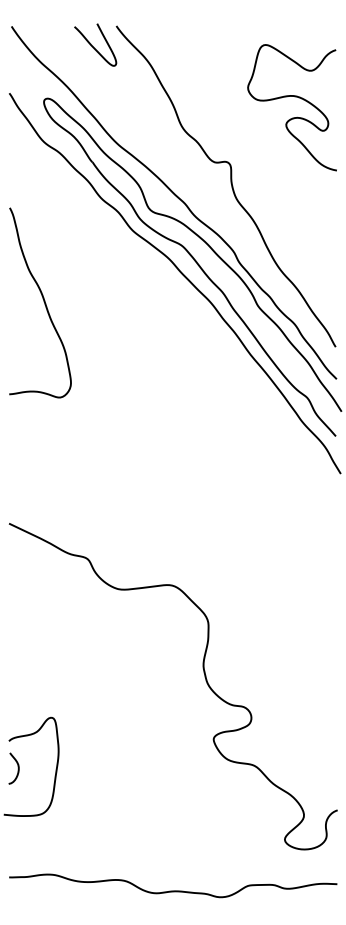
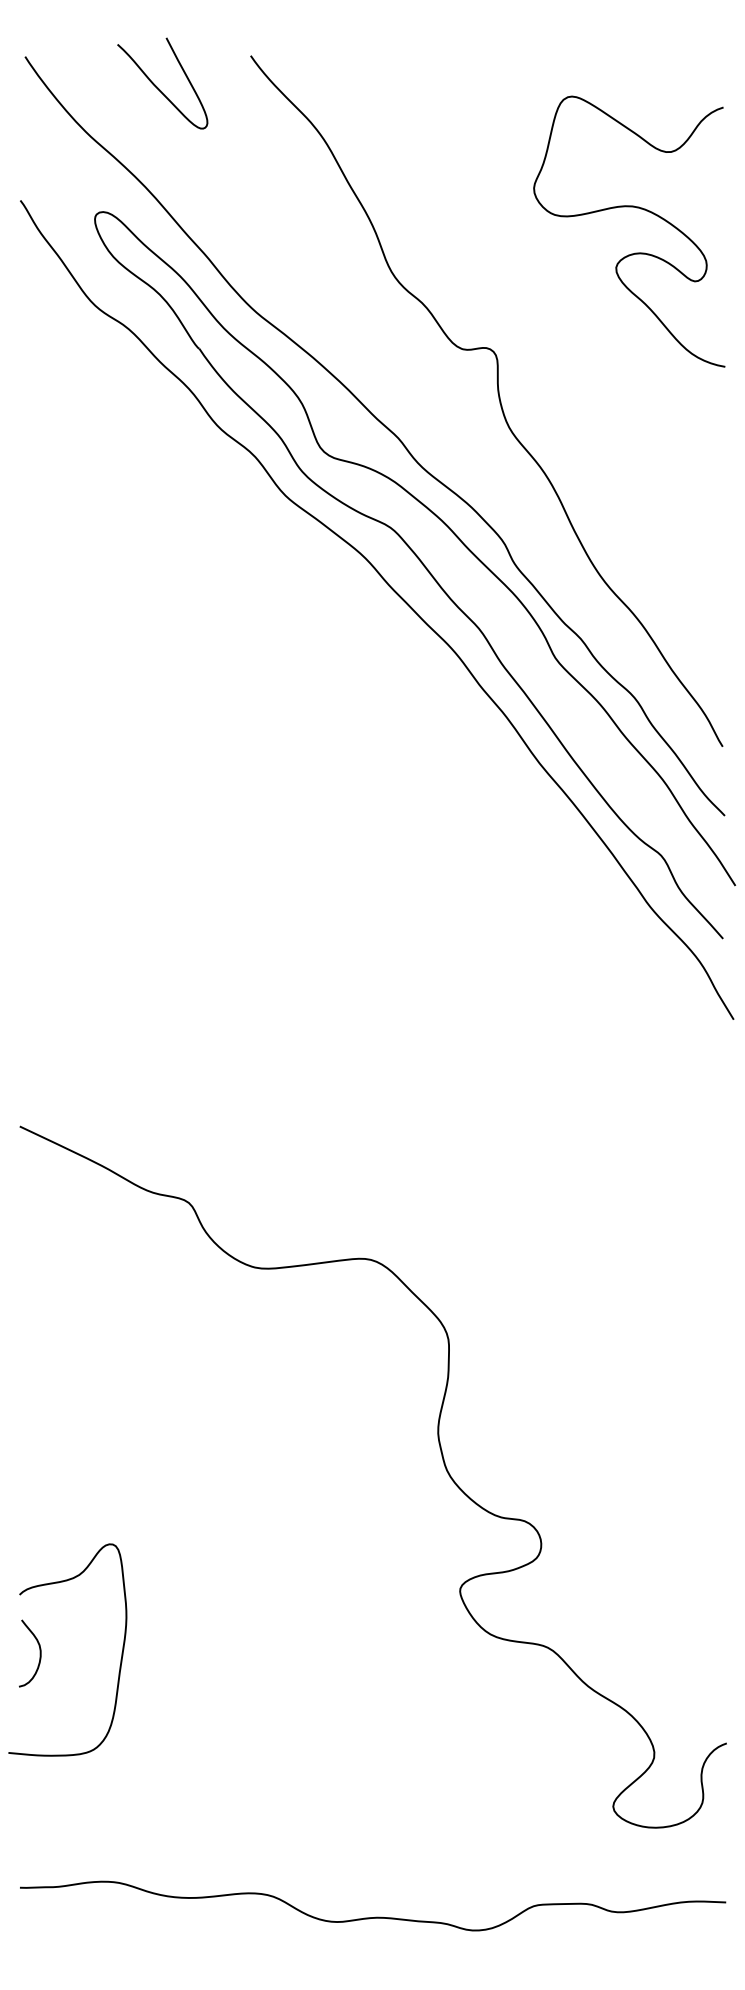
curve: (93, 46) -> (158, 86), moved
curve: (43, 301) -> (93, 648), removed

